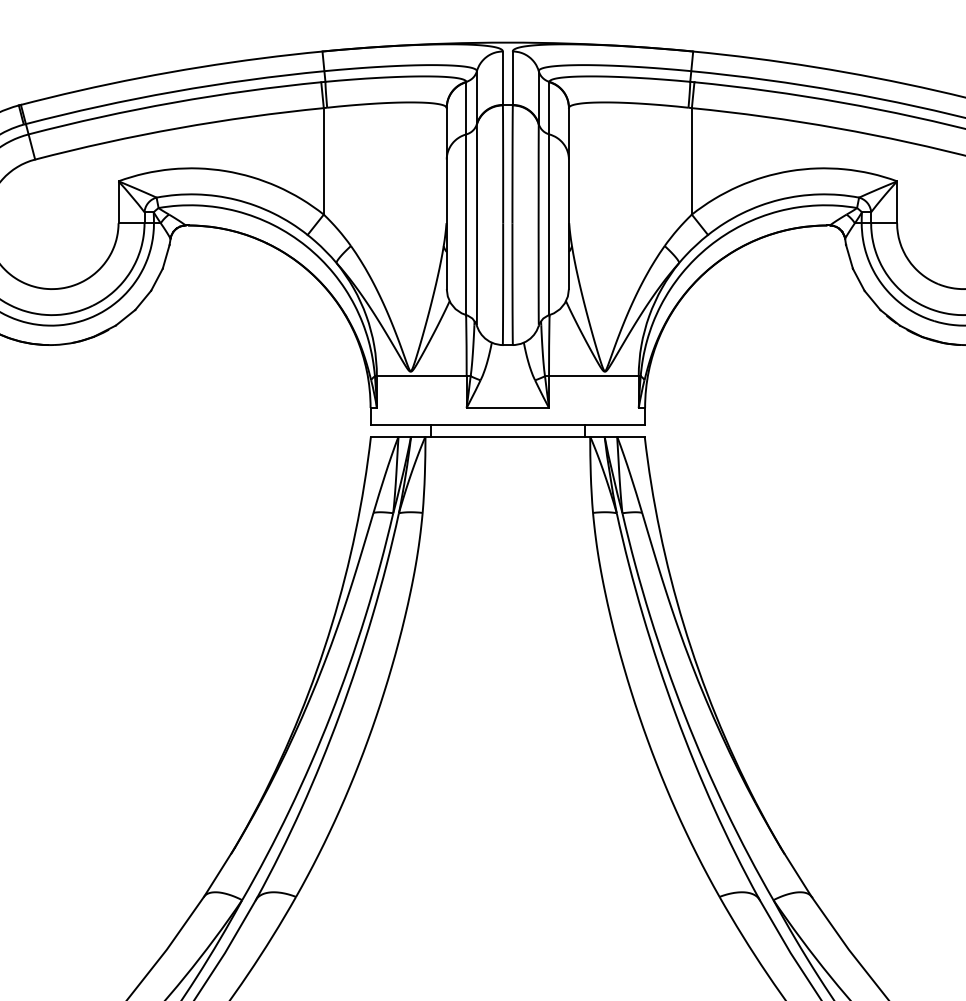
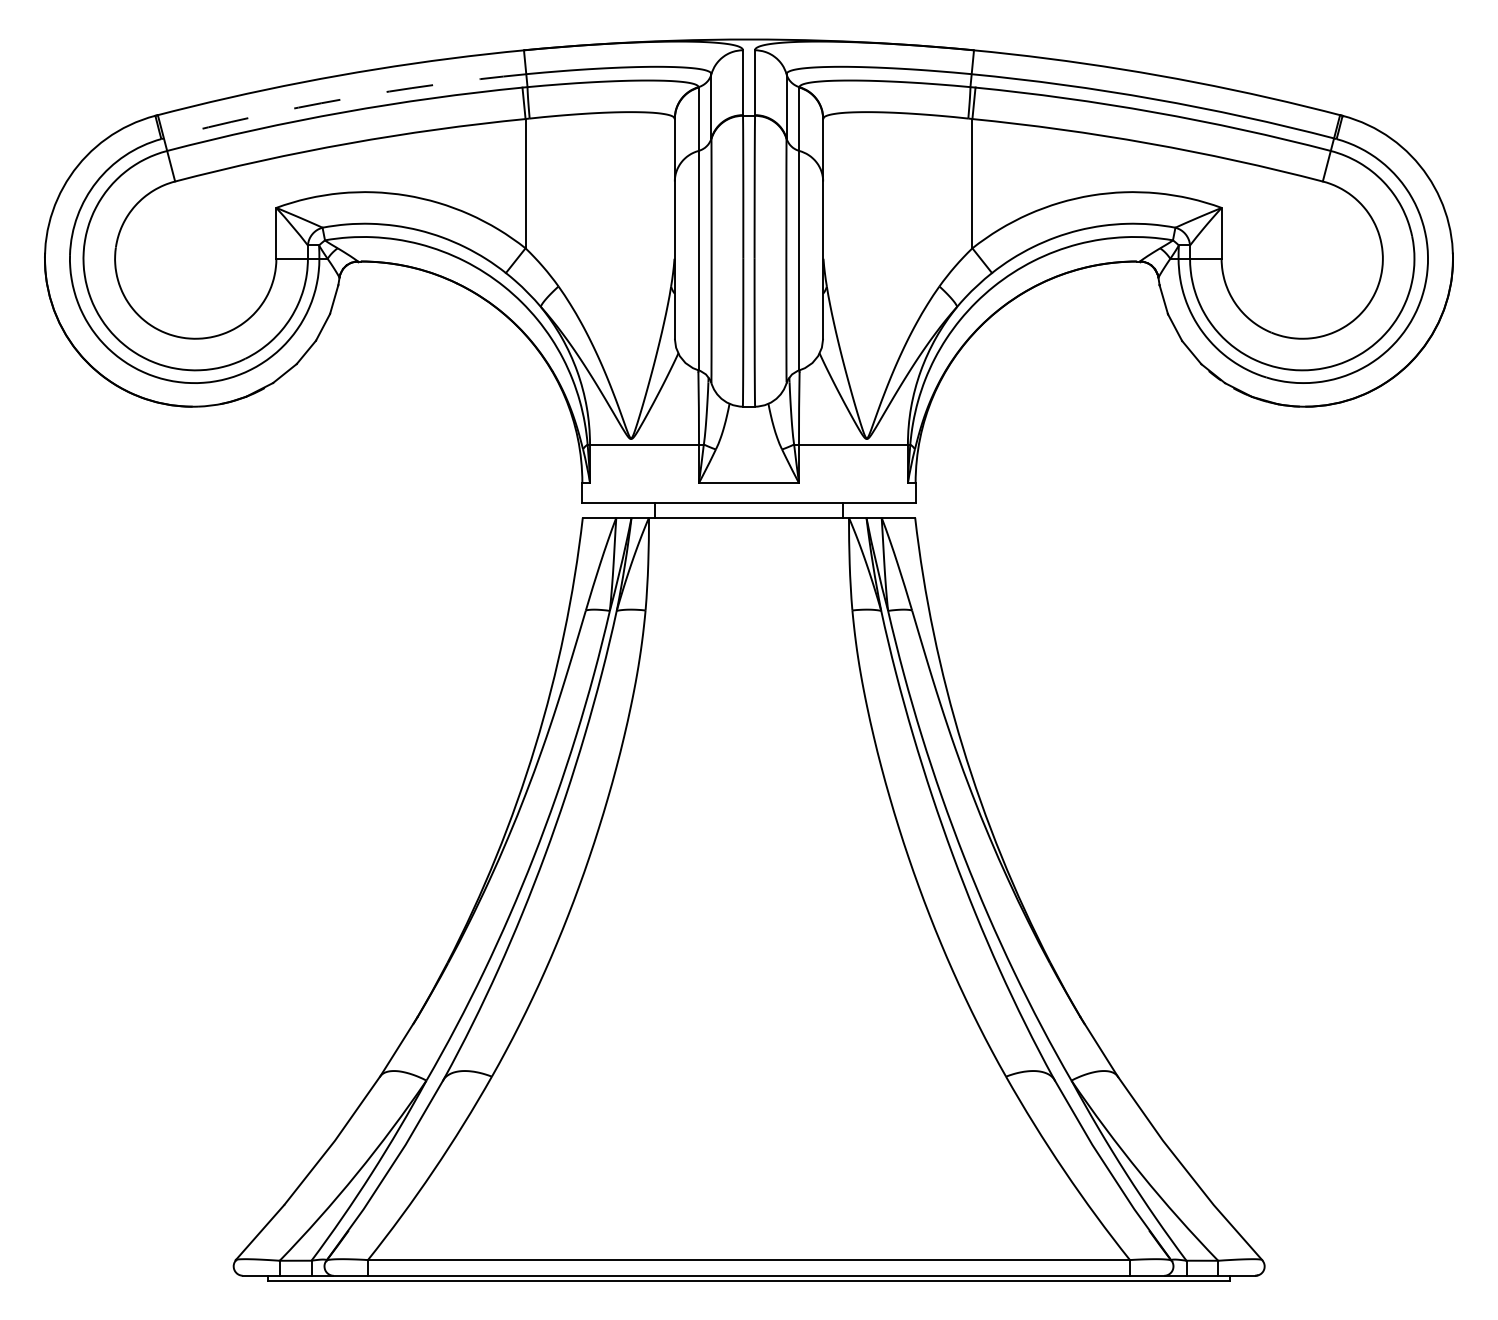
arc: (173, 92) -> (343, 99), solid -> dashed

